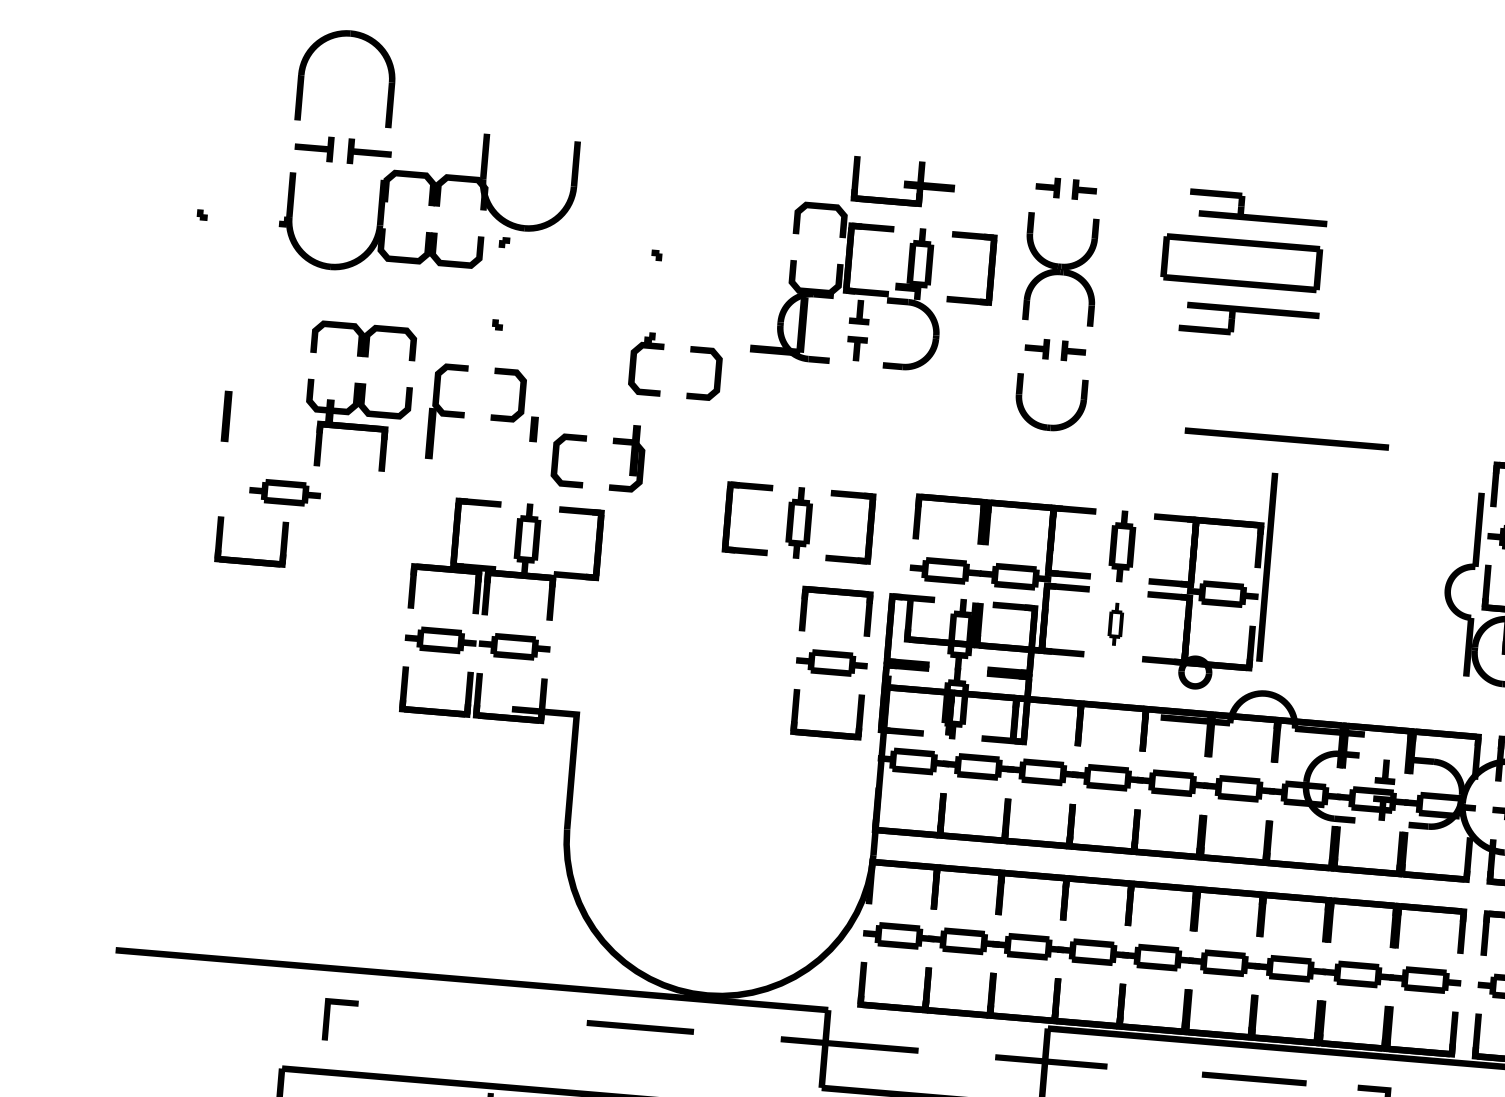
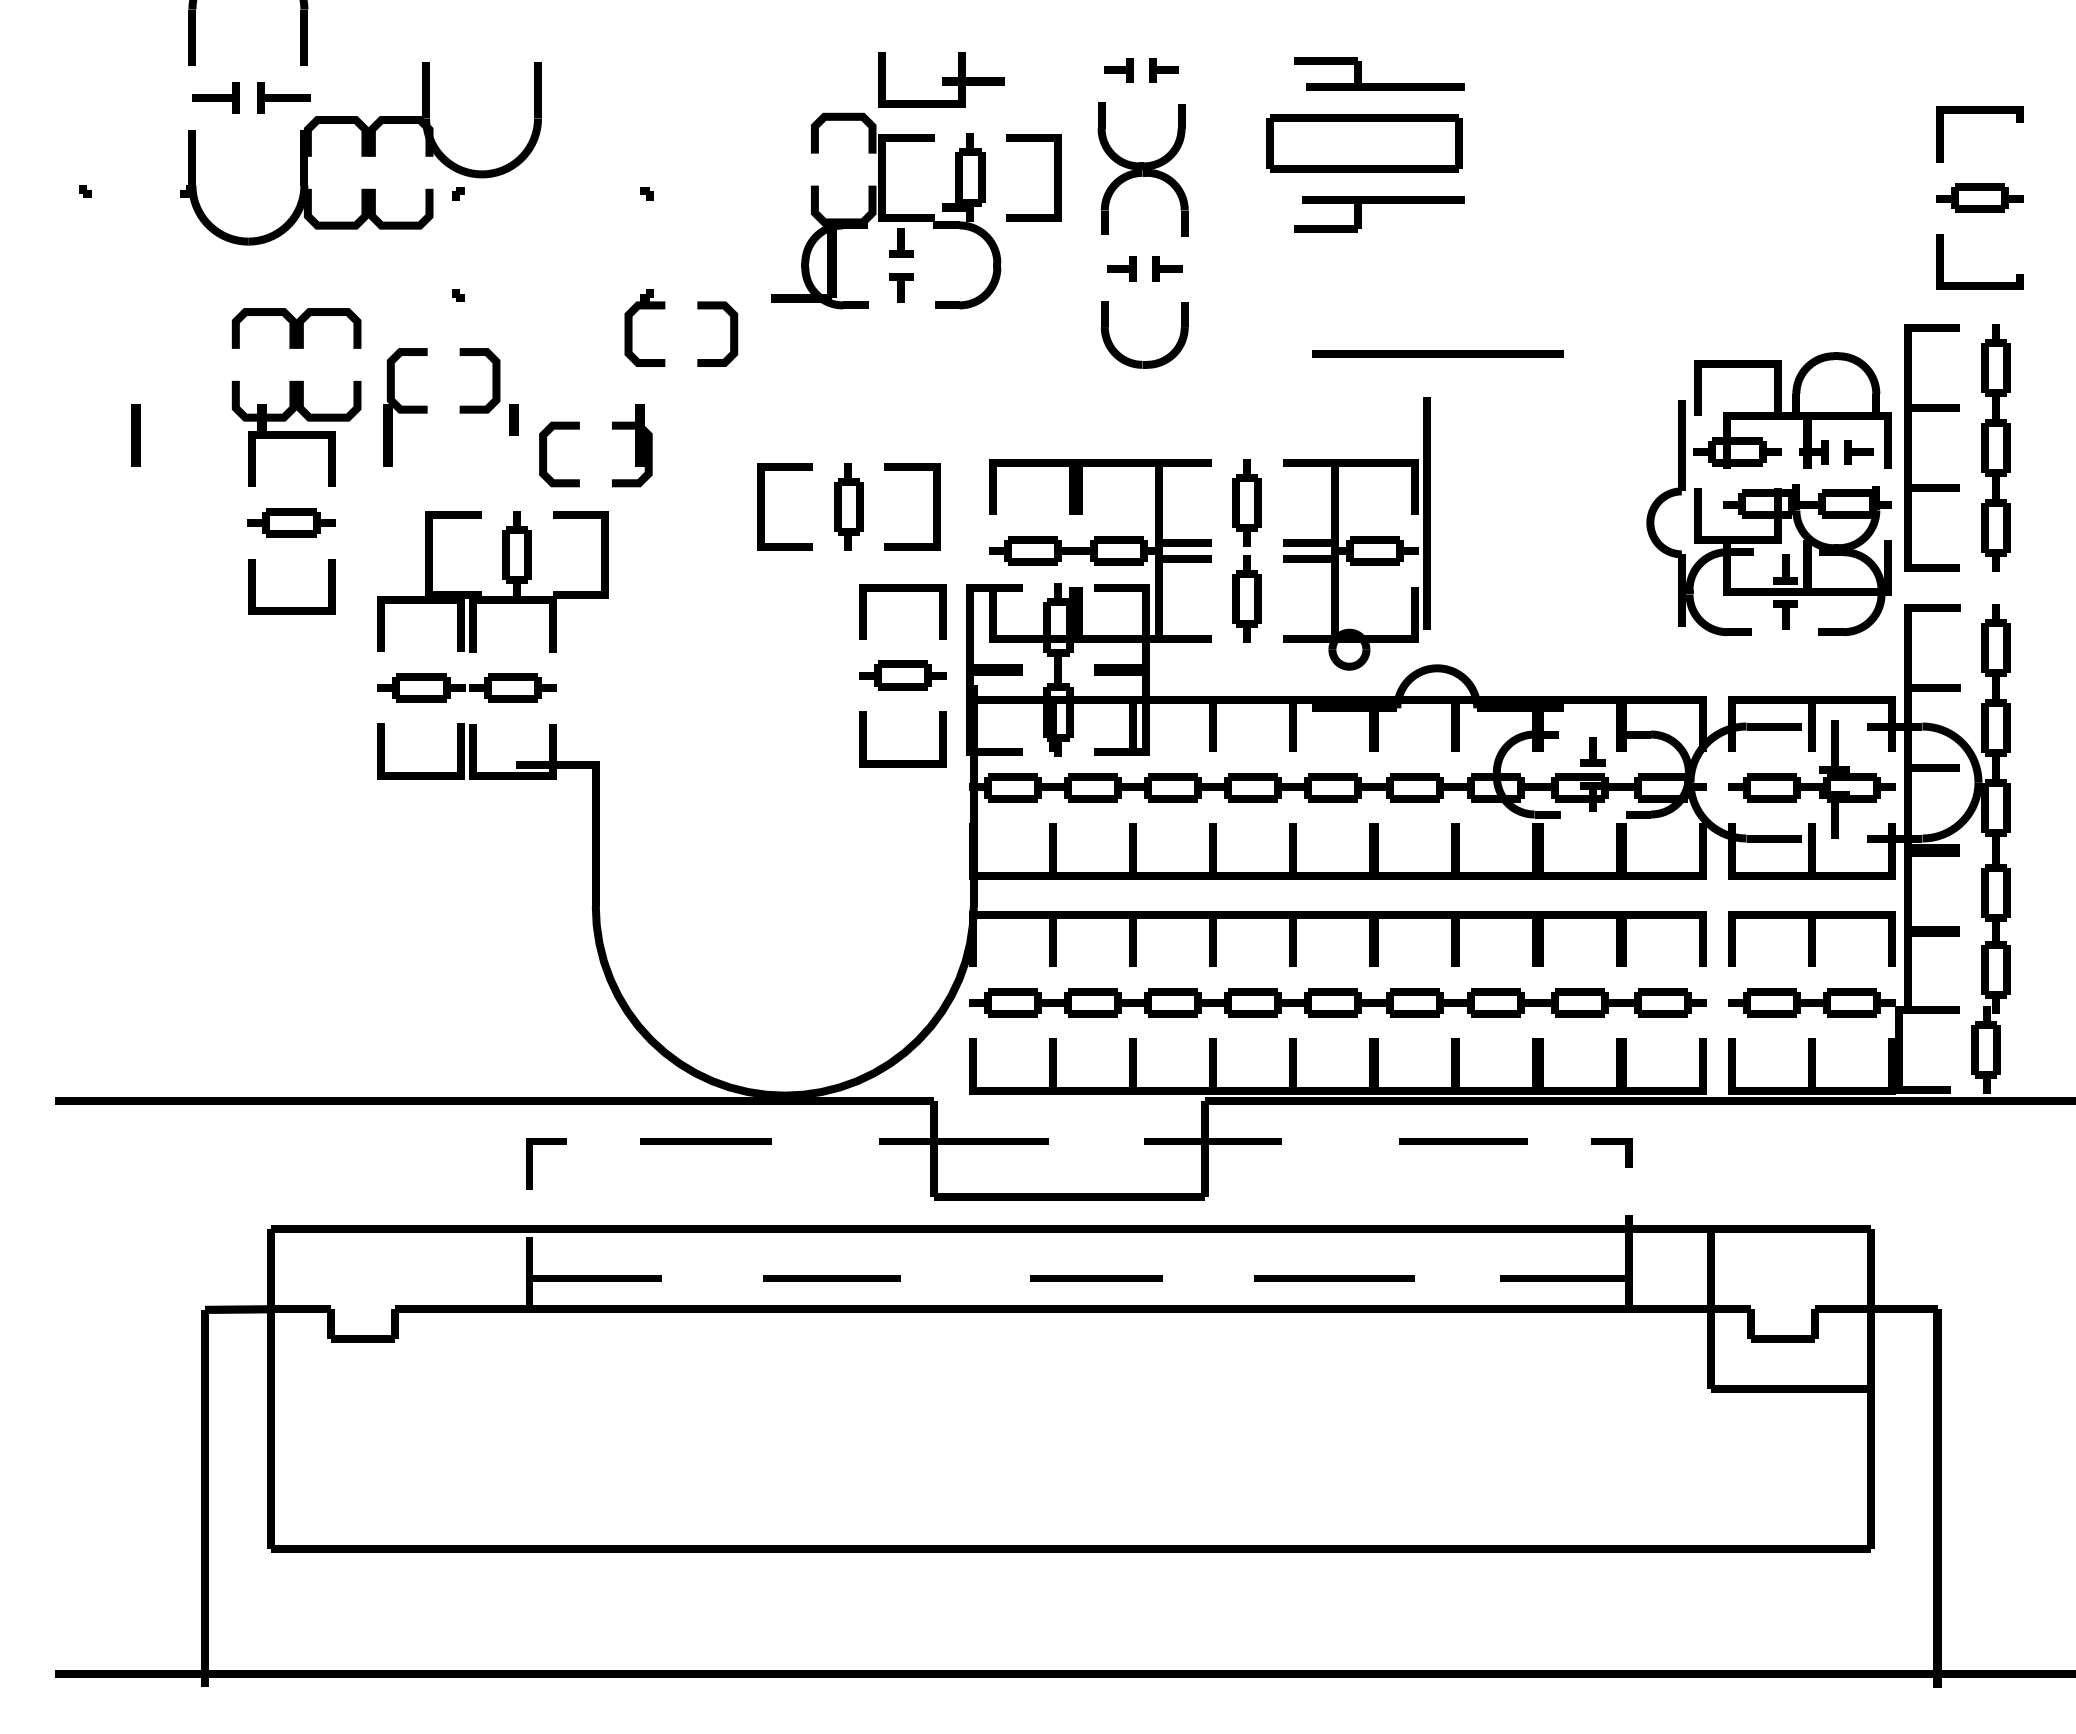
part: (285, 492) -> (291, 522), moved
part: (250, 558) -> (291, 607), moved
part: (1115, 624) -> (1246, 598), size x1.67
line: (329, 1019) -> (532, 1163), moved

